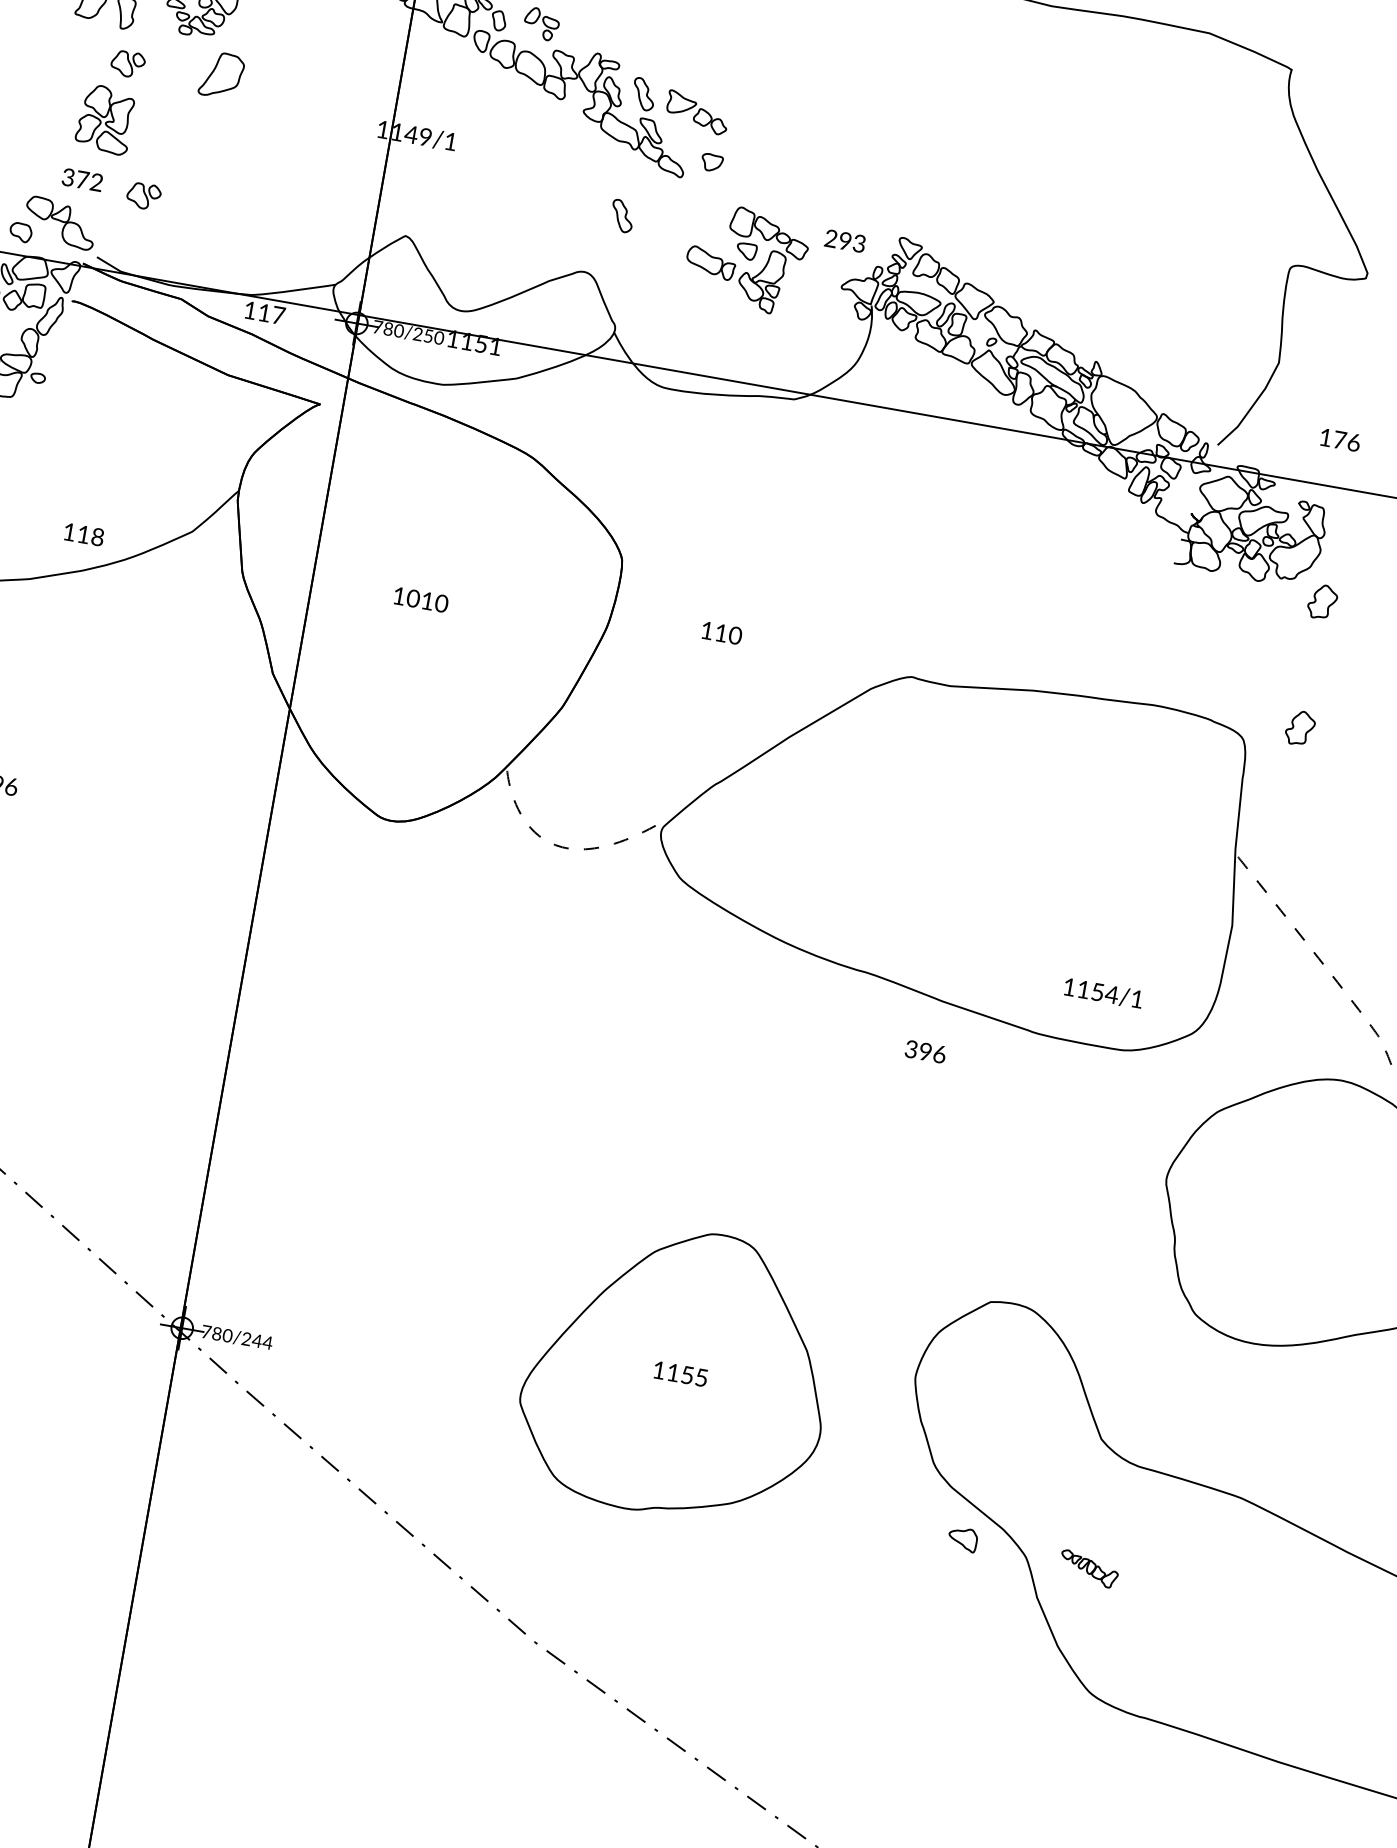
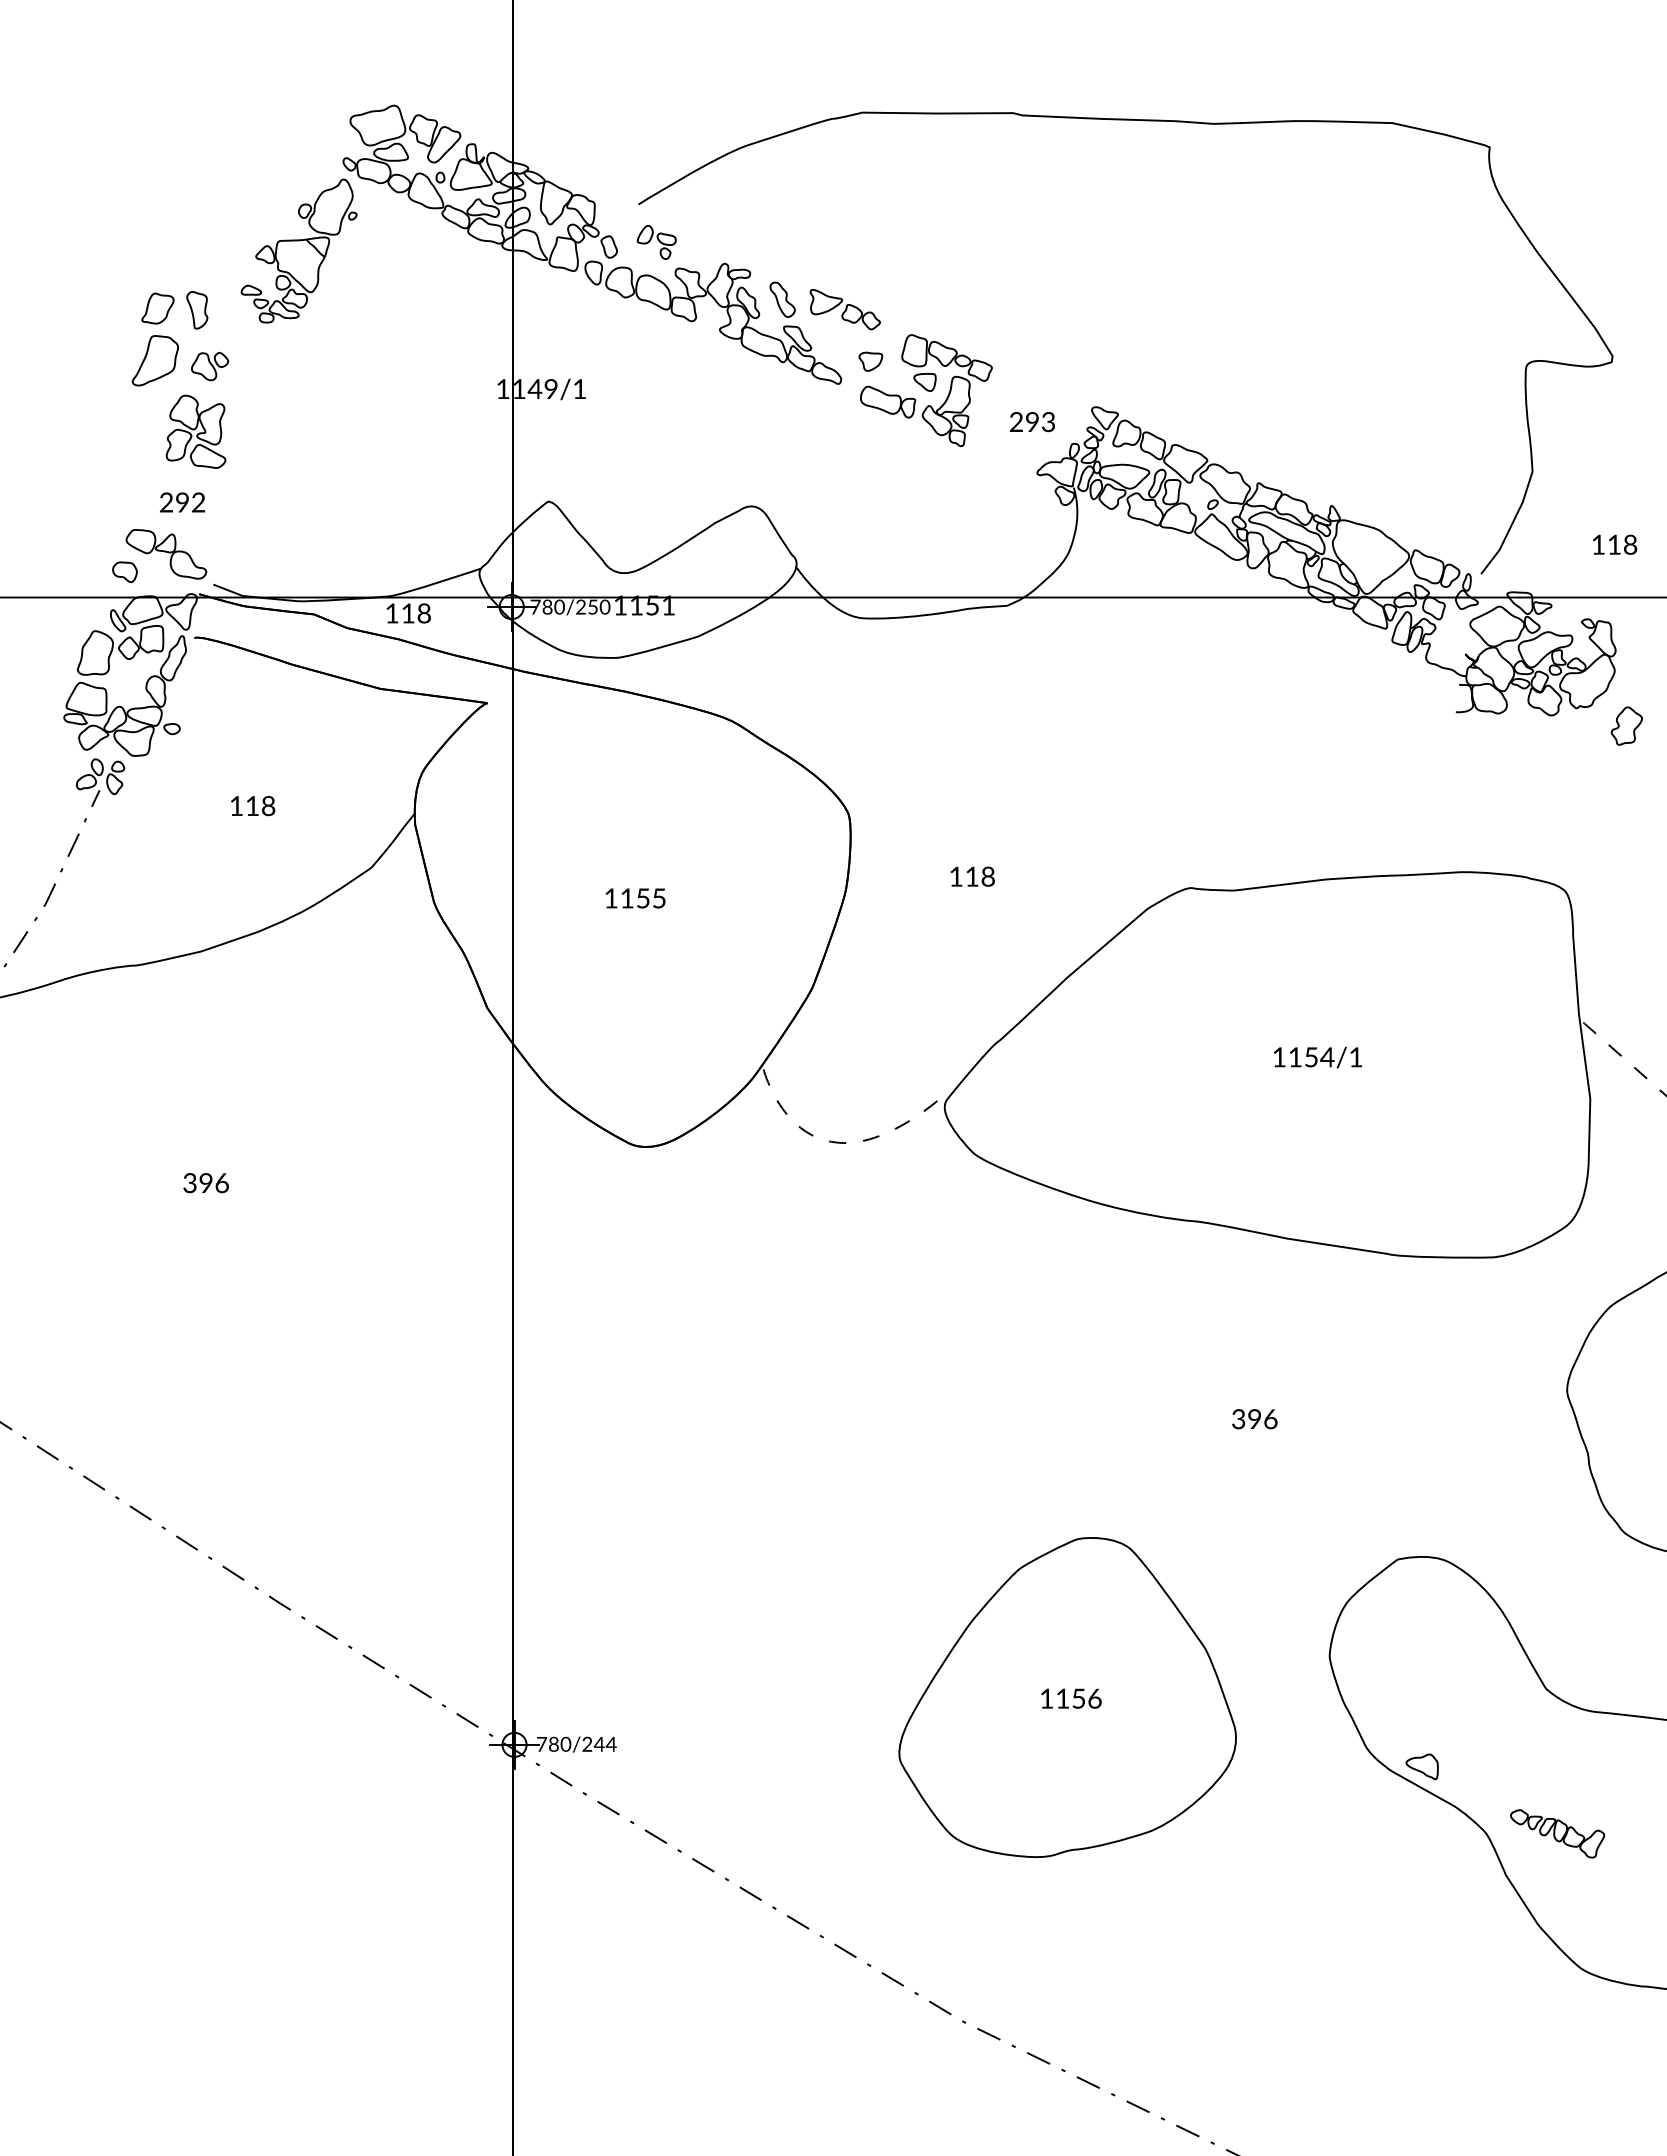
part: (221, 75) -> (154, 360), moved
text: (75, 178) -> (174, 502), 372 -> 292
part: (143, 196) -> (252, 508), removed
part: (622, 215) -> (782, 437), removed
part: (746, 258) -> (926, 390), moved
text: (278, 315) -> (424, 613), 117 -> 118
text: (1347, 441) -> (1622, 544), 176 -> 118
text: (84, 535) -> (253, 806), moved
text: (427, 601) -> (643, 898), 1010 -> 1155
text: (735, 636) -> (988, 877), 110 -> 118
part: (1300, 727) -> (1626, 868), removed
text: (1103, 993) -> (1317, 1057), moved
text: (925, 1052) -> (1254, 1419), moved
text: (701, 1377) -> (1094, 1698), 1155 -> 1156
part: (962, 1539) -> (1421, 1766), moved
part: (1089, 1568) -> (1557, 1833), size x1.43

